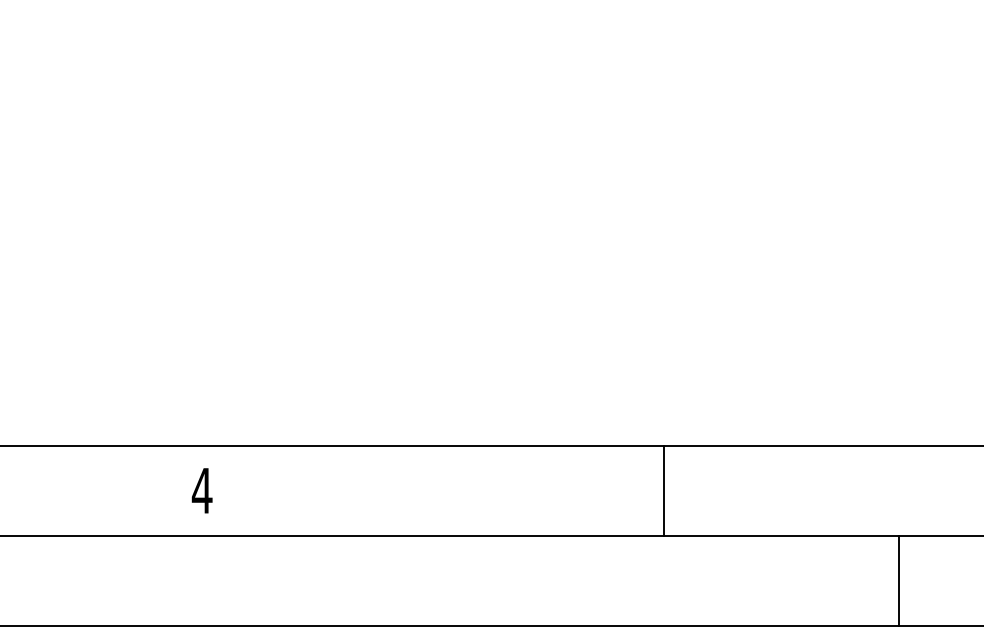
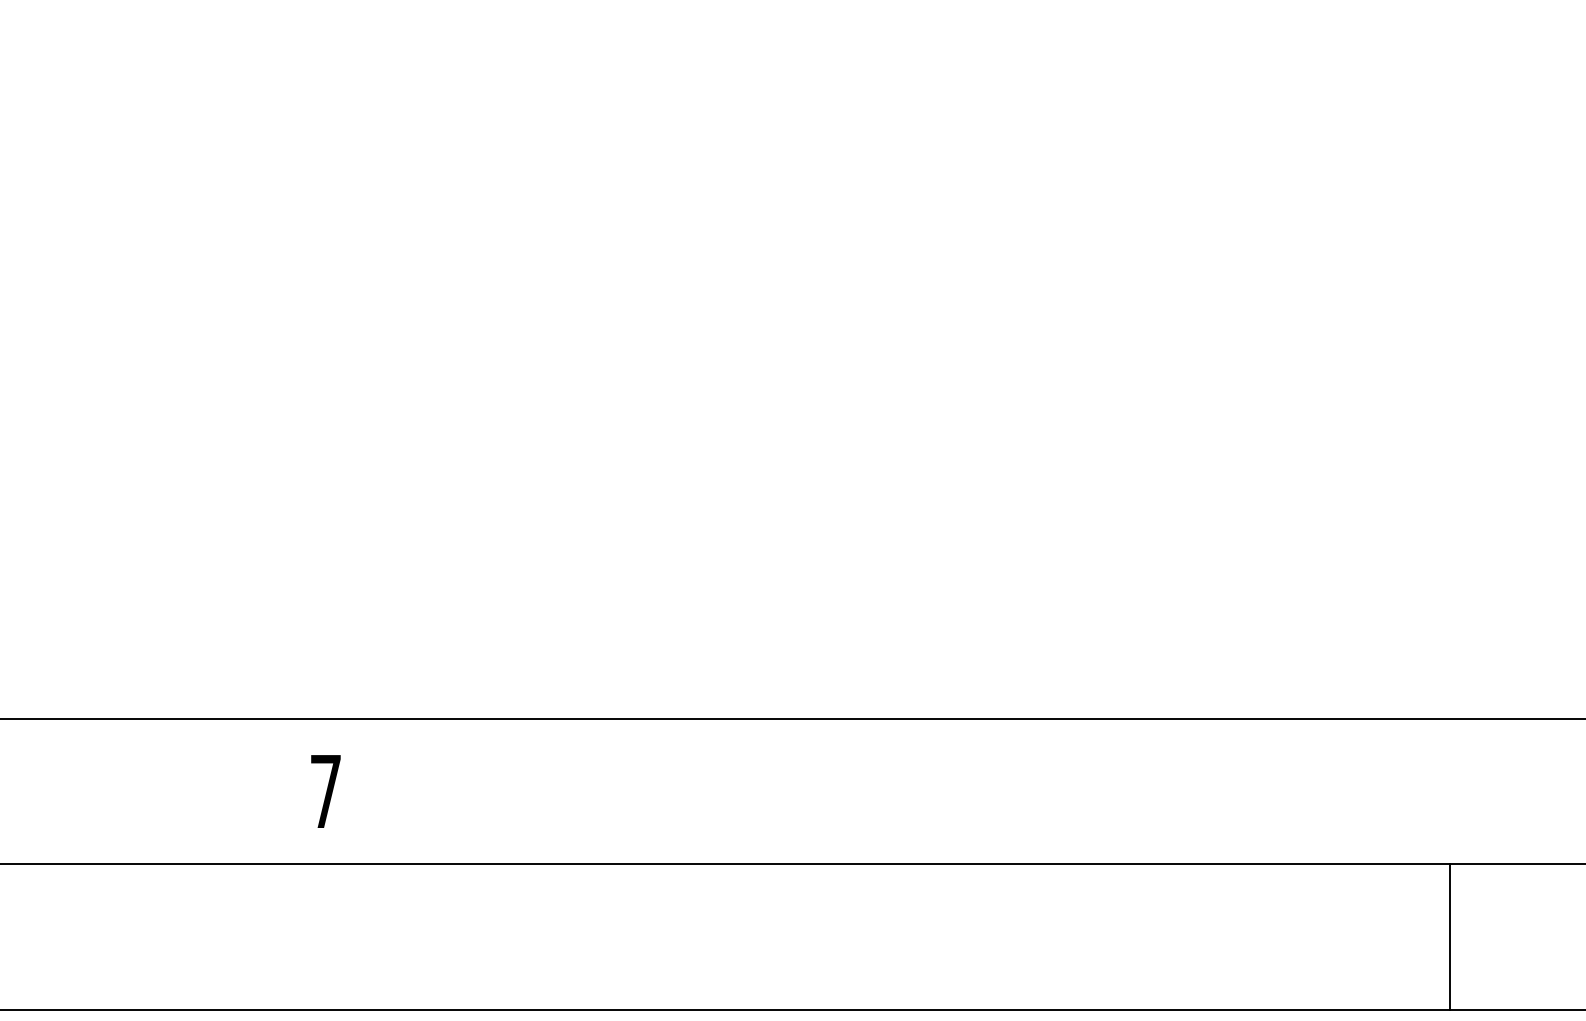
text: (201, 490) -> (324, 791), 4 -> 7
line: (664, 490) -> (1071, 791), removed

